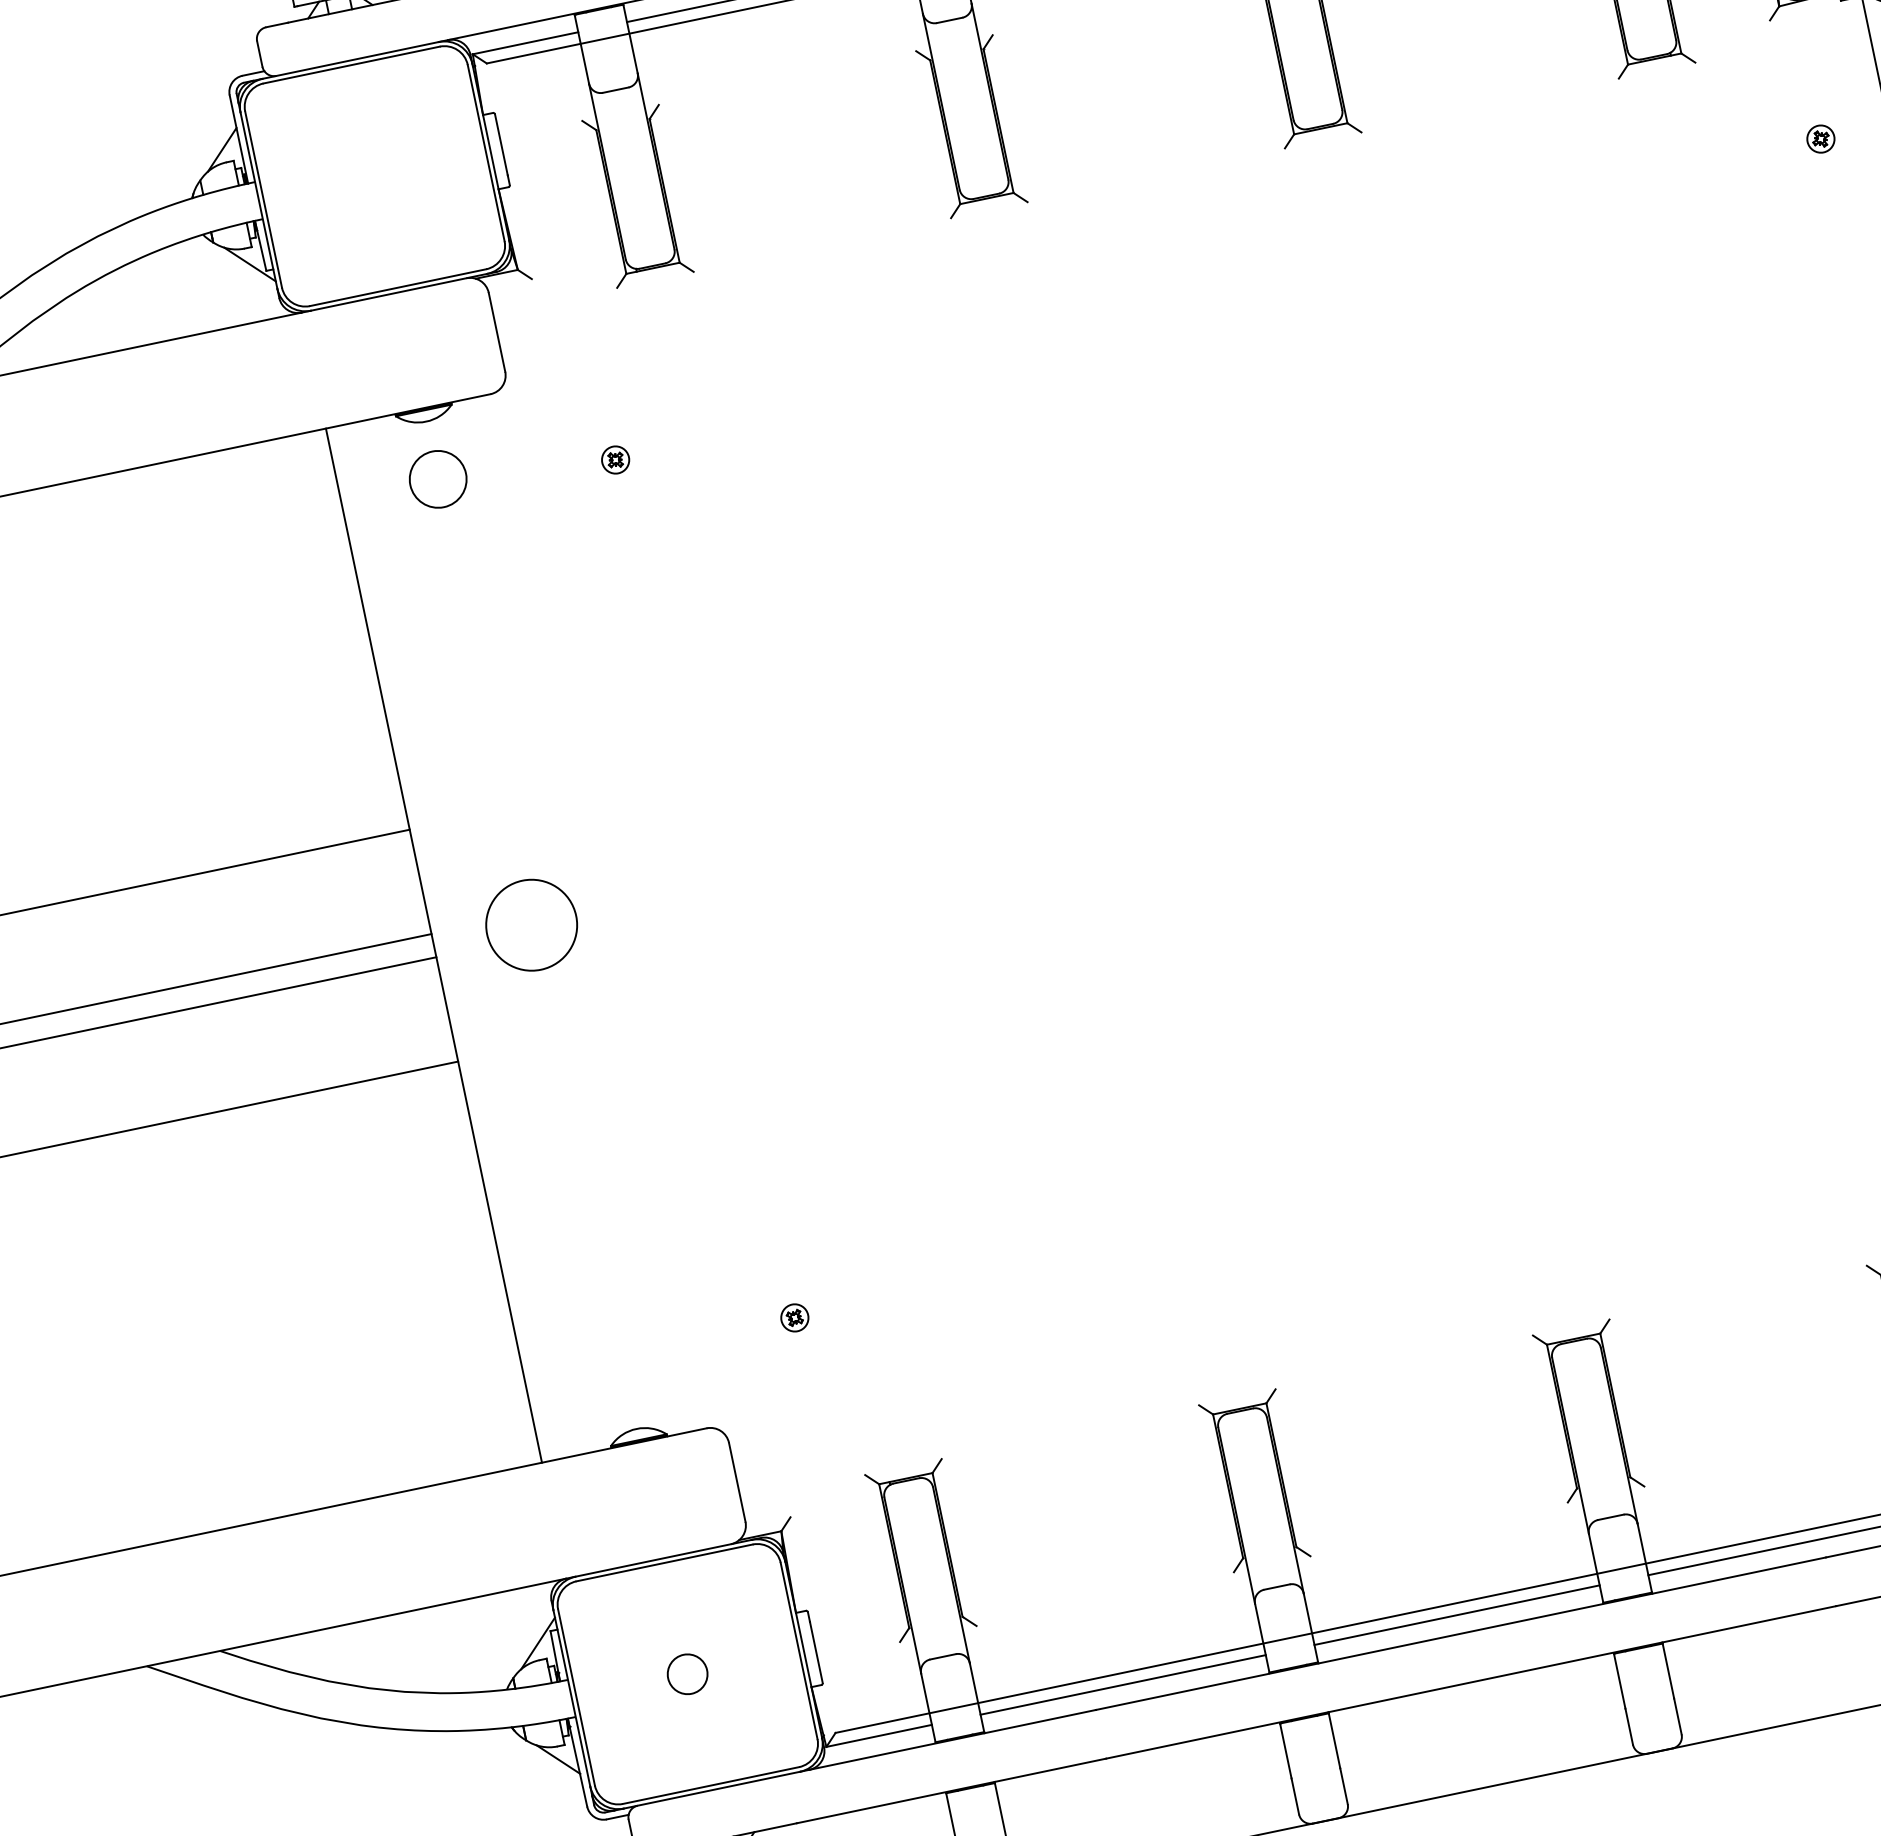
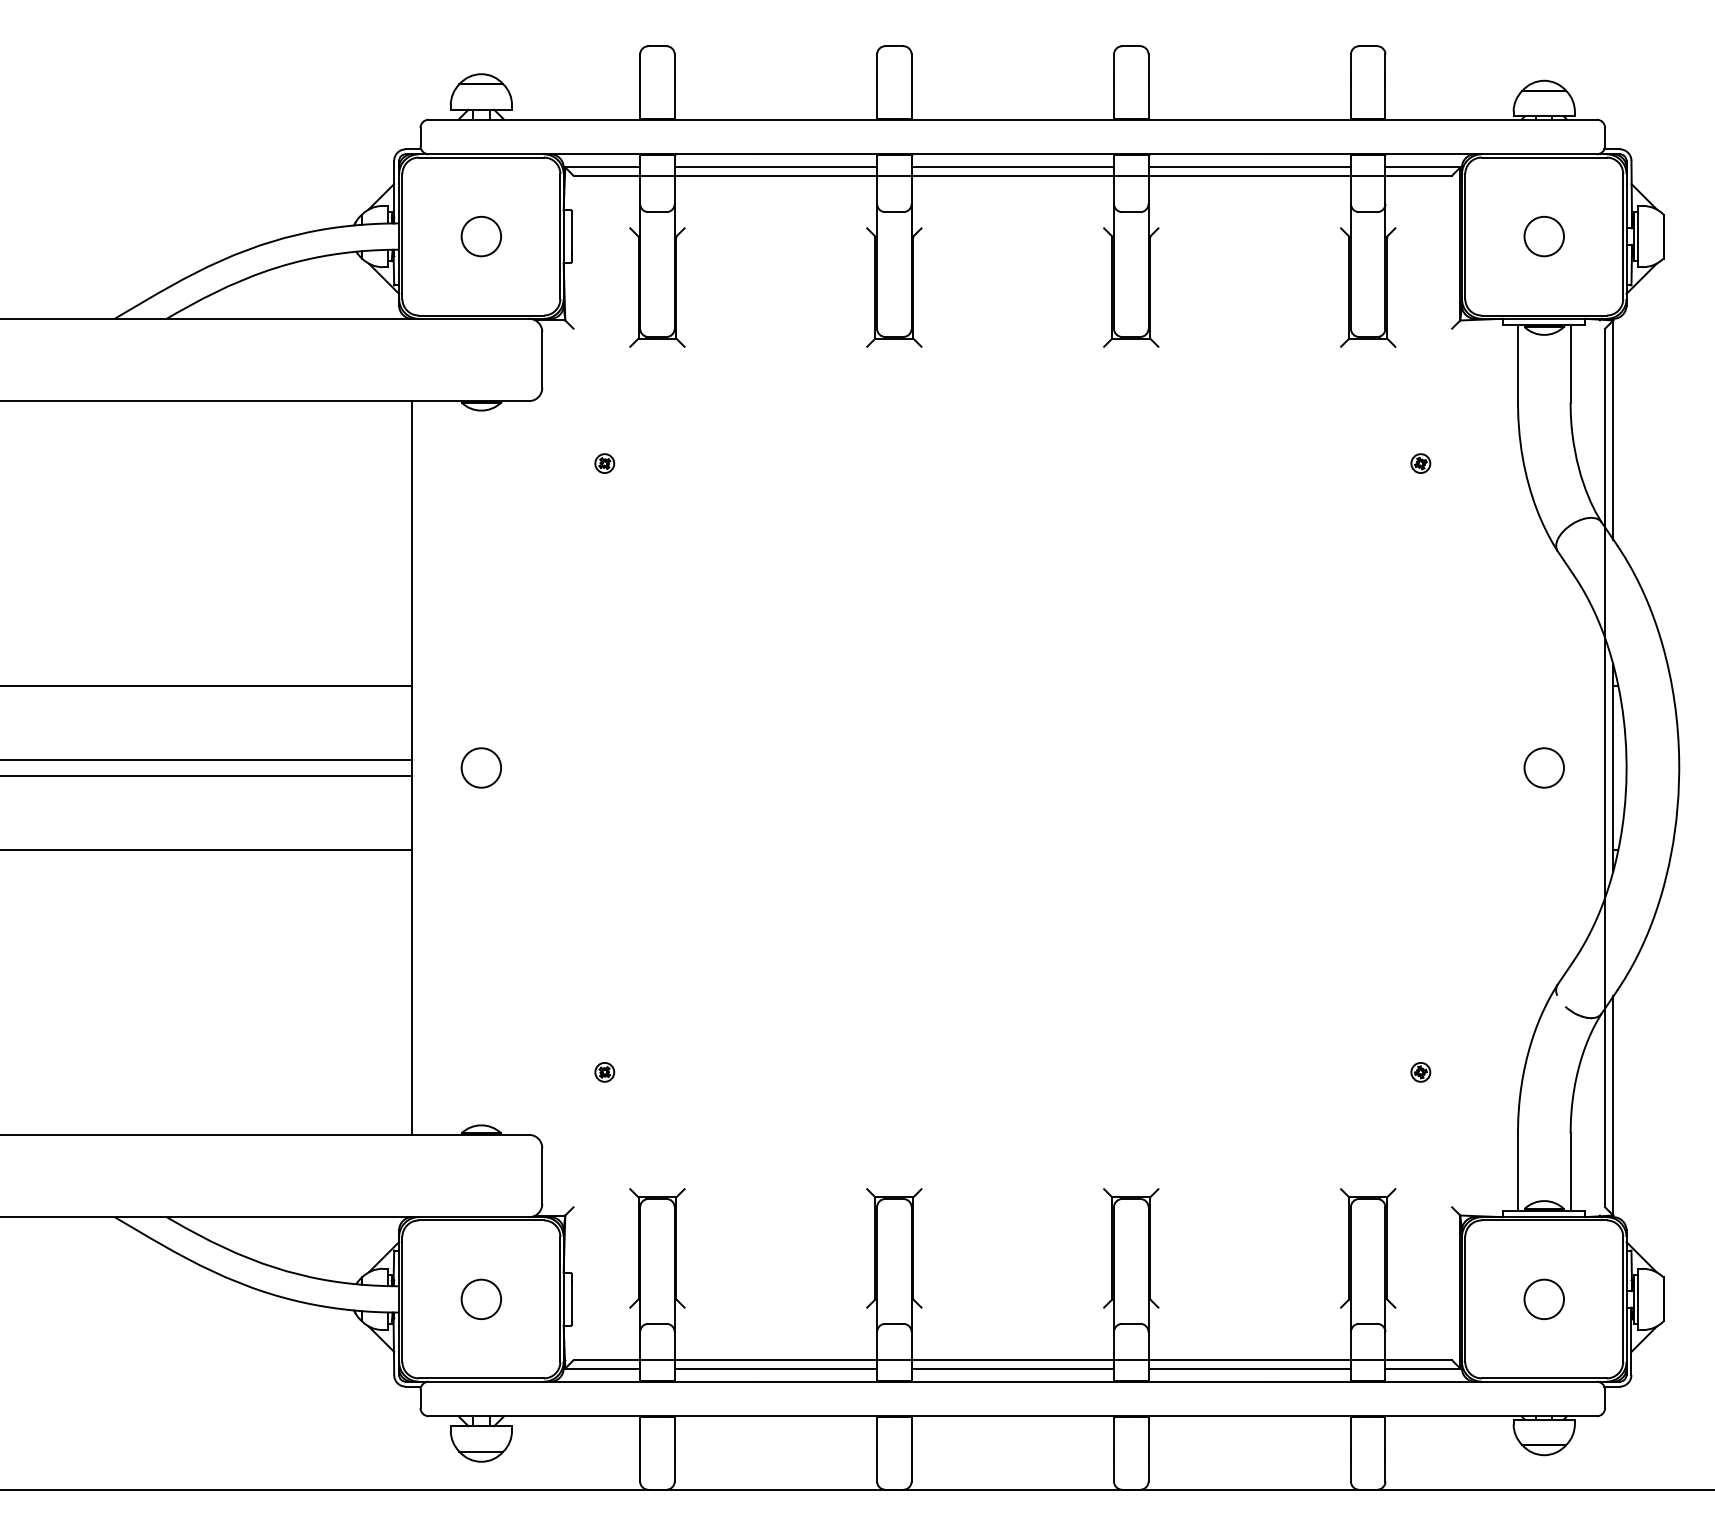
part: (1820, 139) -> (1420, 463), moved
circle: (436, 479) -> (480, 236), moved
circle: (529, 924) -> (480, 767), size x0.62
circle: (686, 1674) -> (480, 1299), size x1.43

